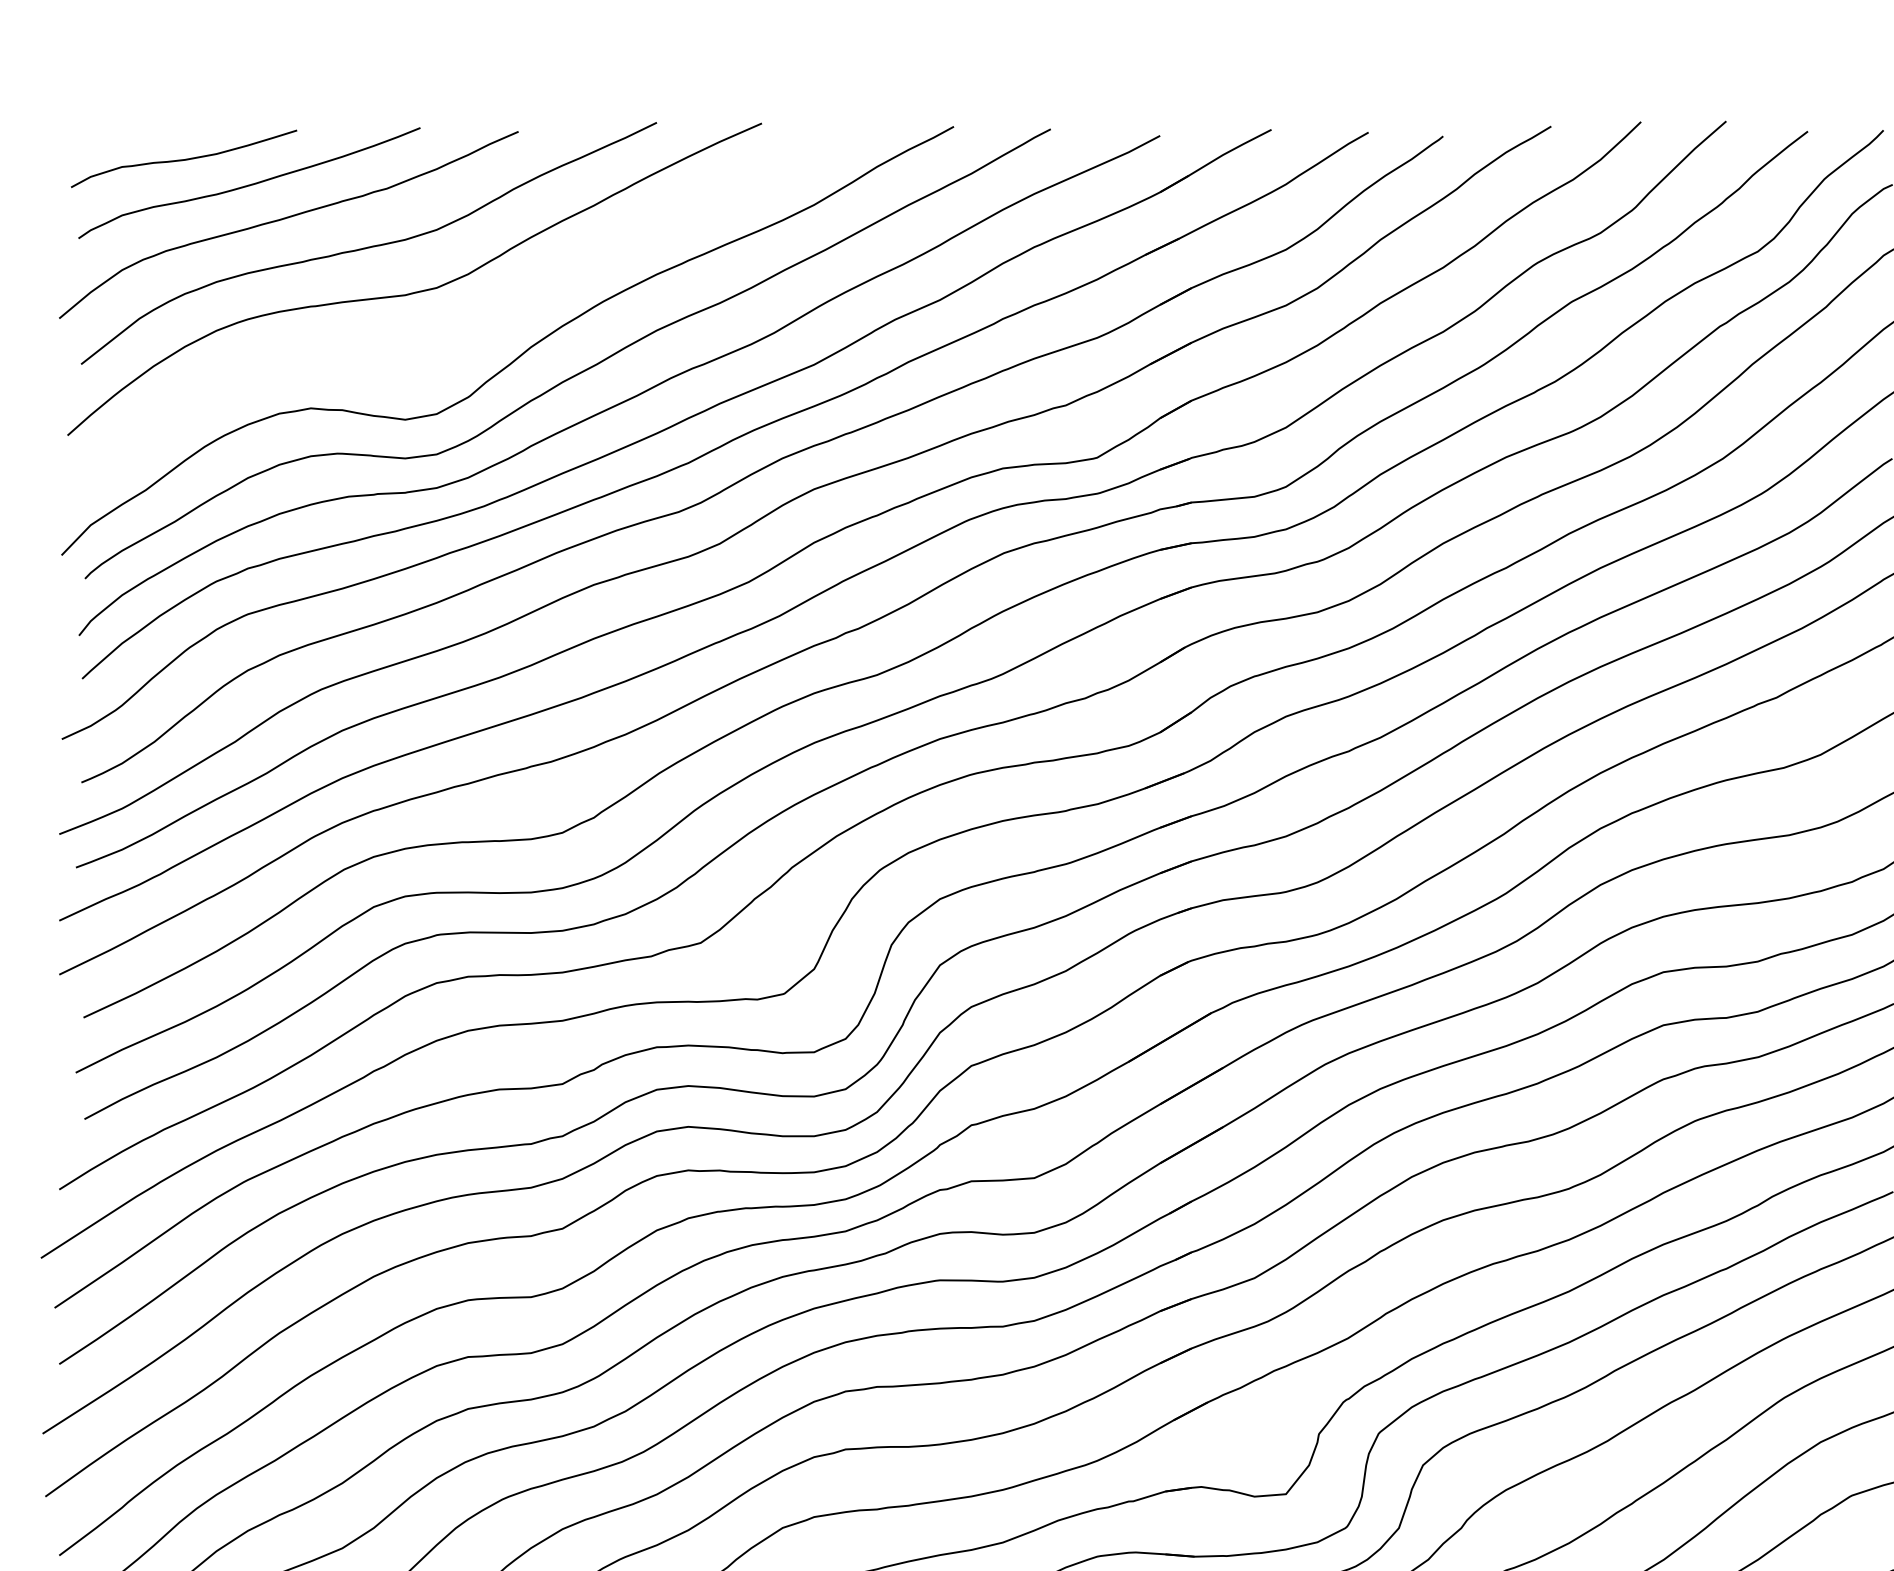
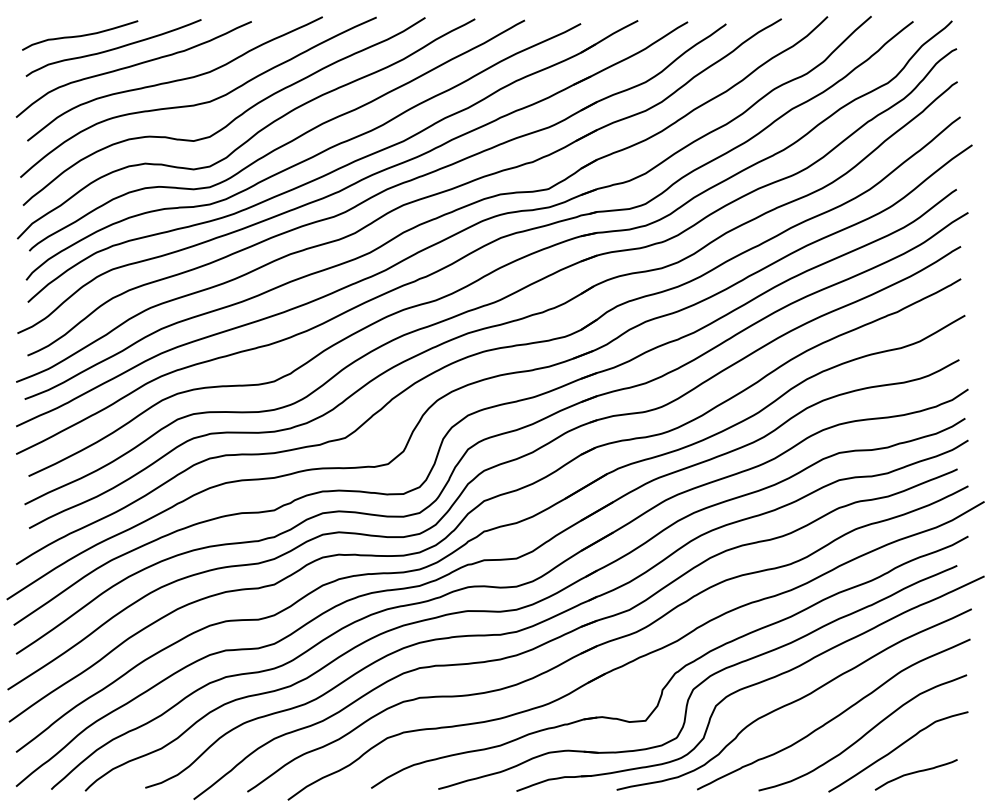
curve: (478, 324) -> (231, 120), added

